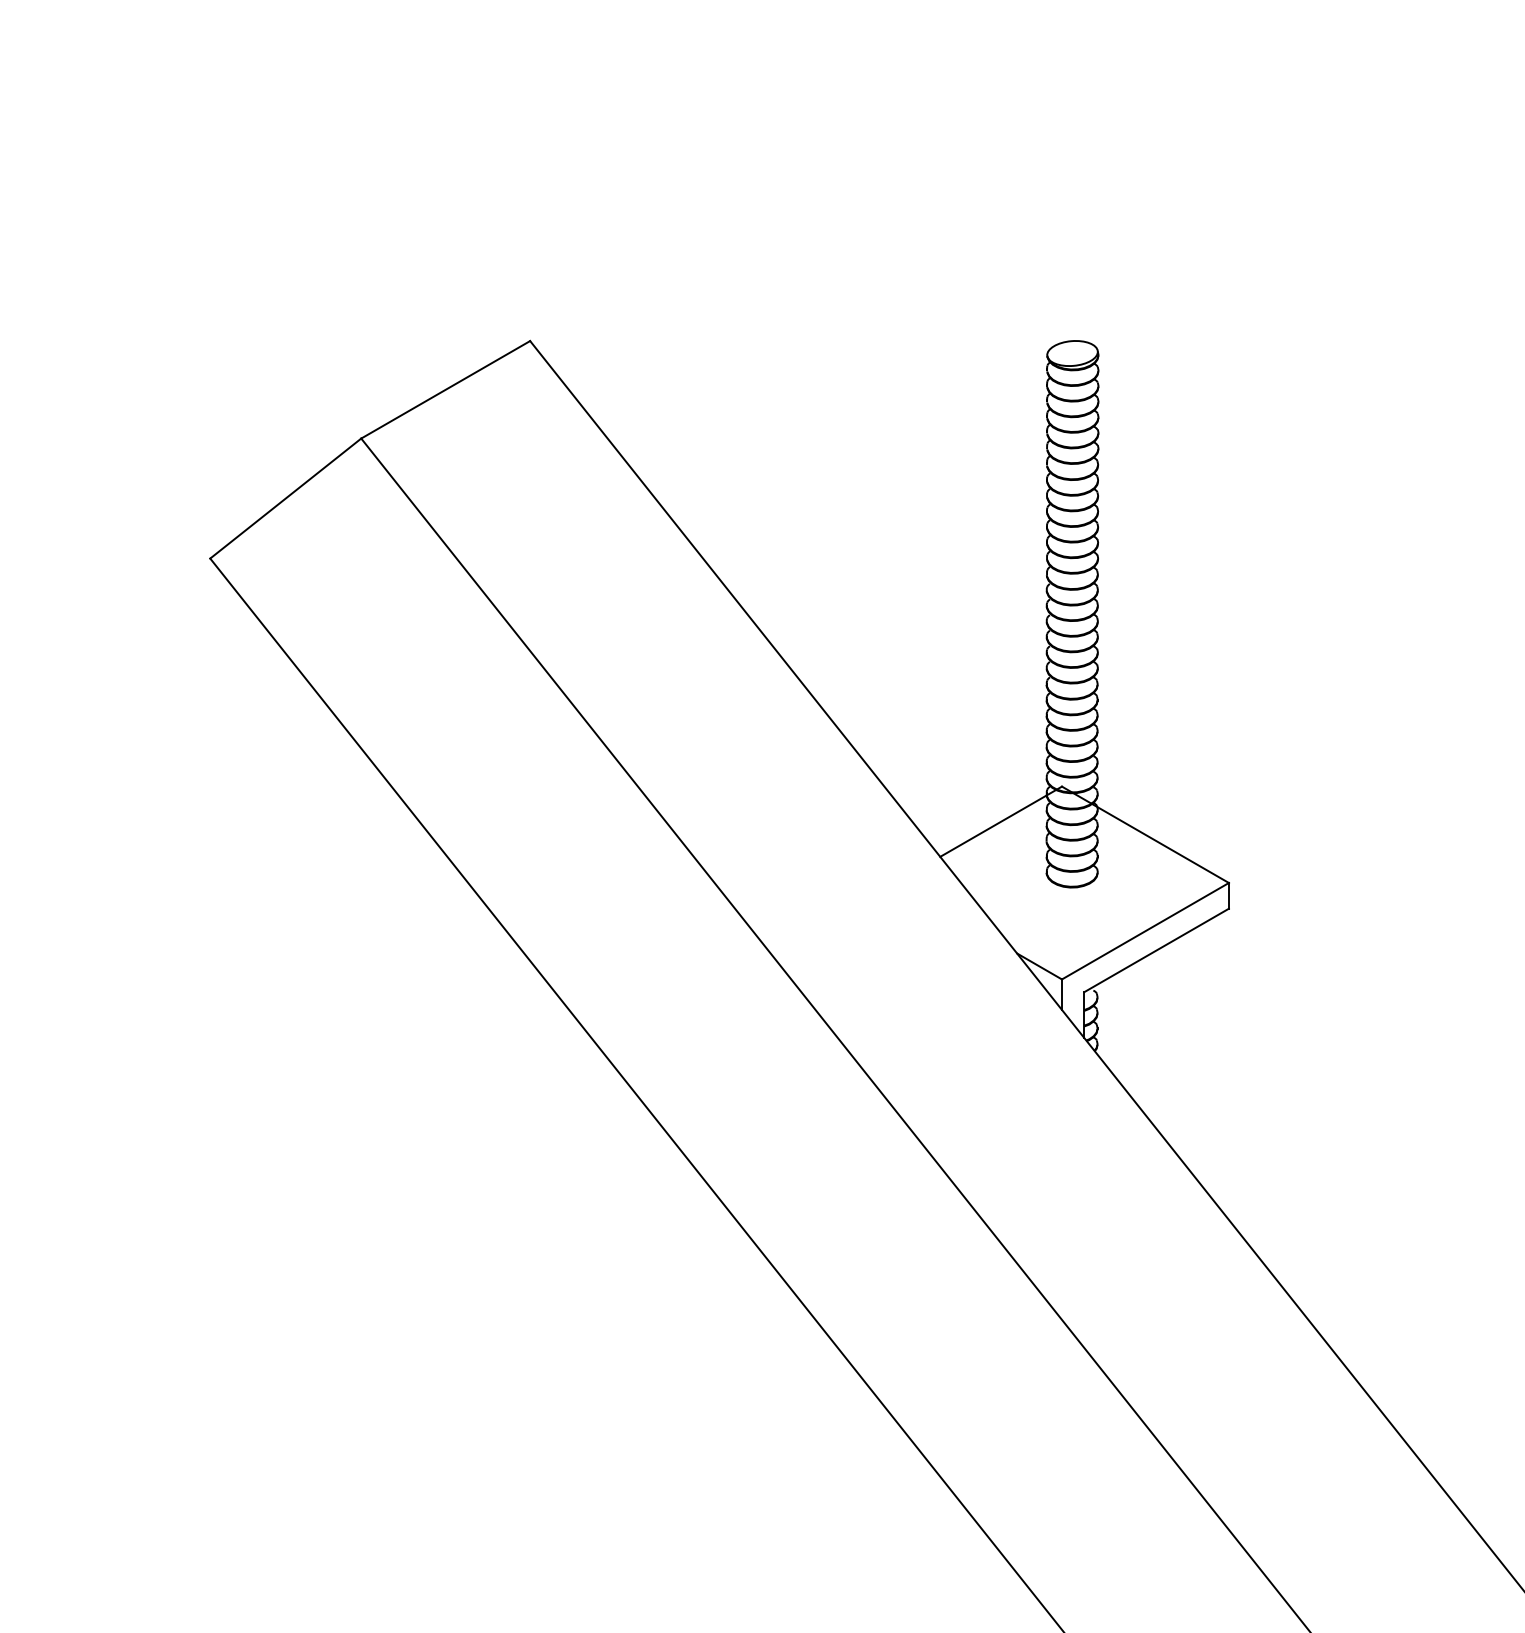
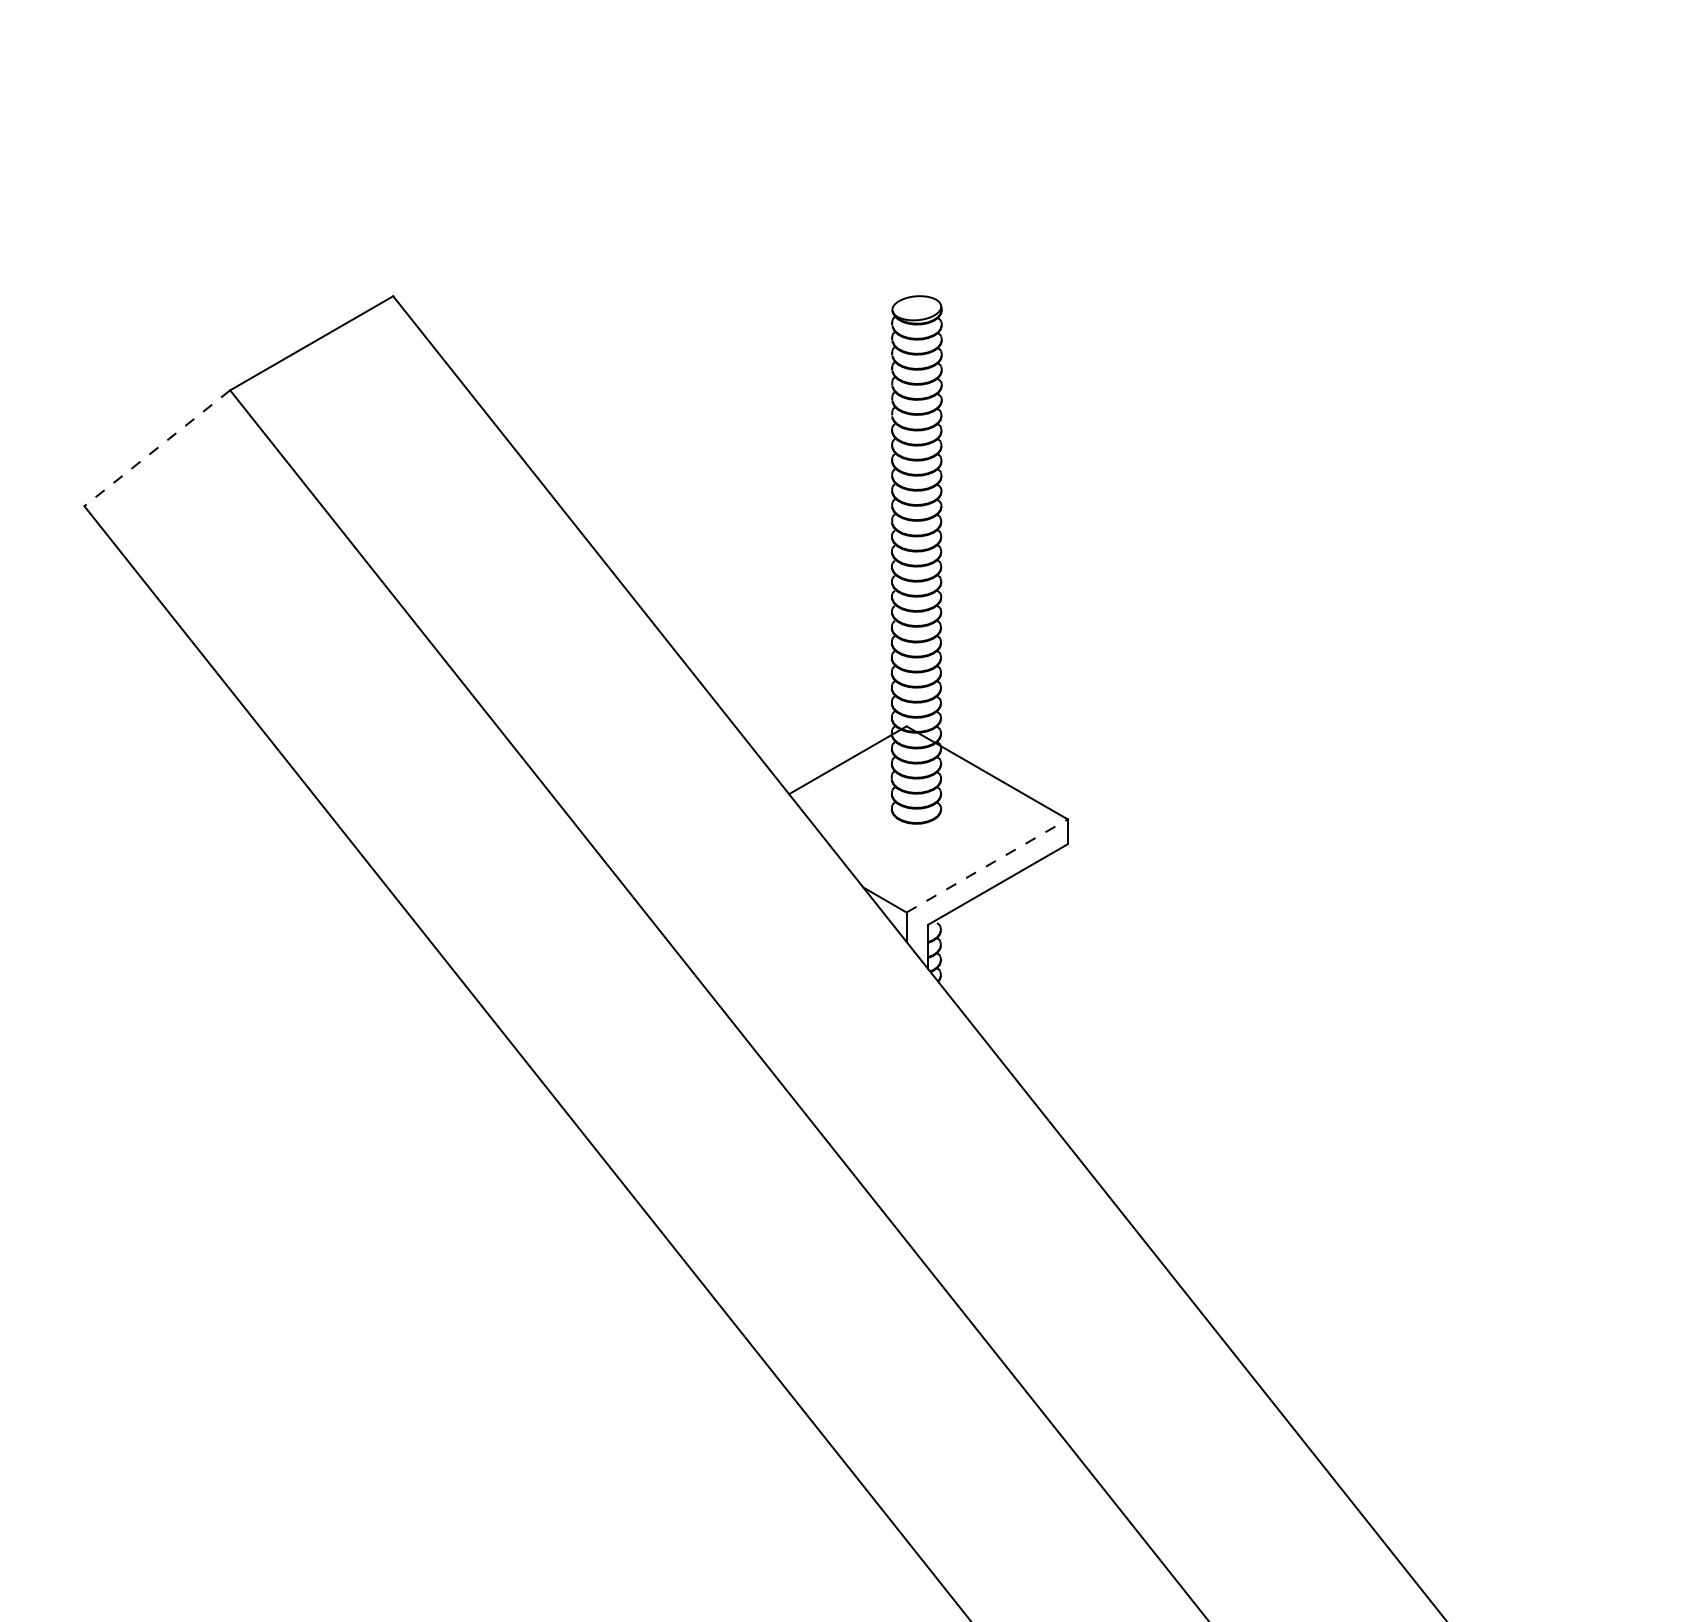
line: (284, 498) -> (156, 448), solid -> dashed
line: (1145, 930) -> (987, 865), solid -> dashed

